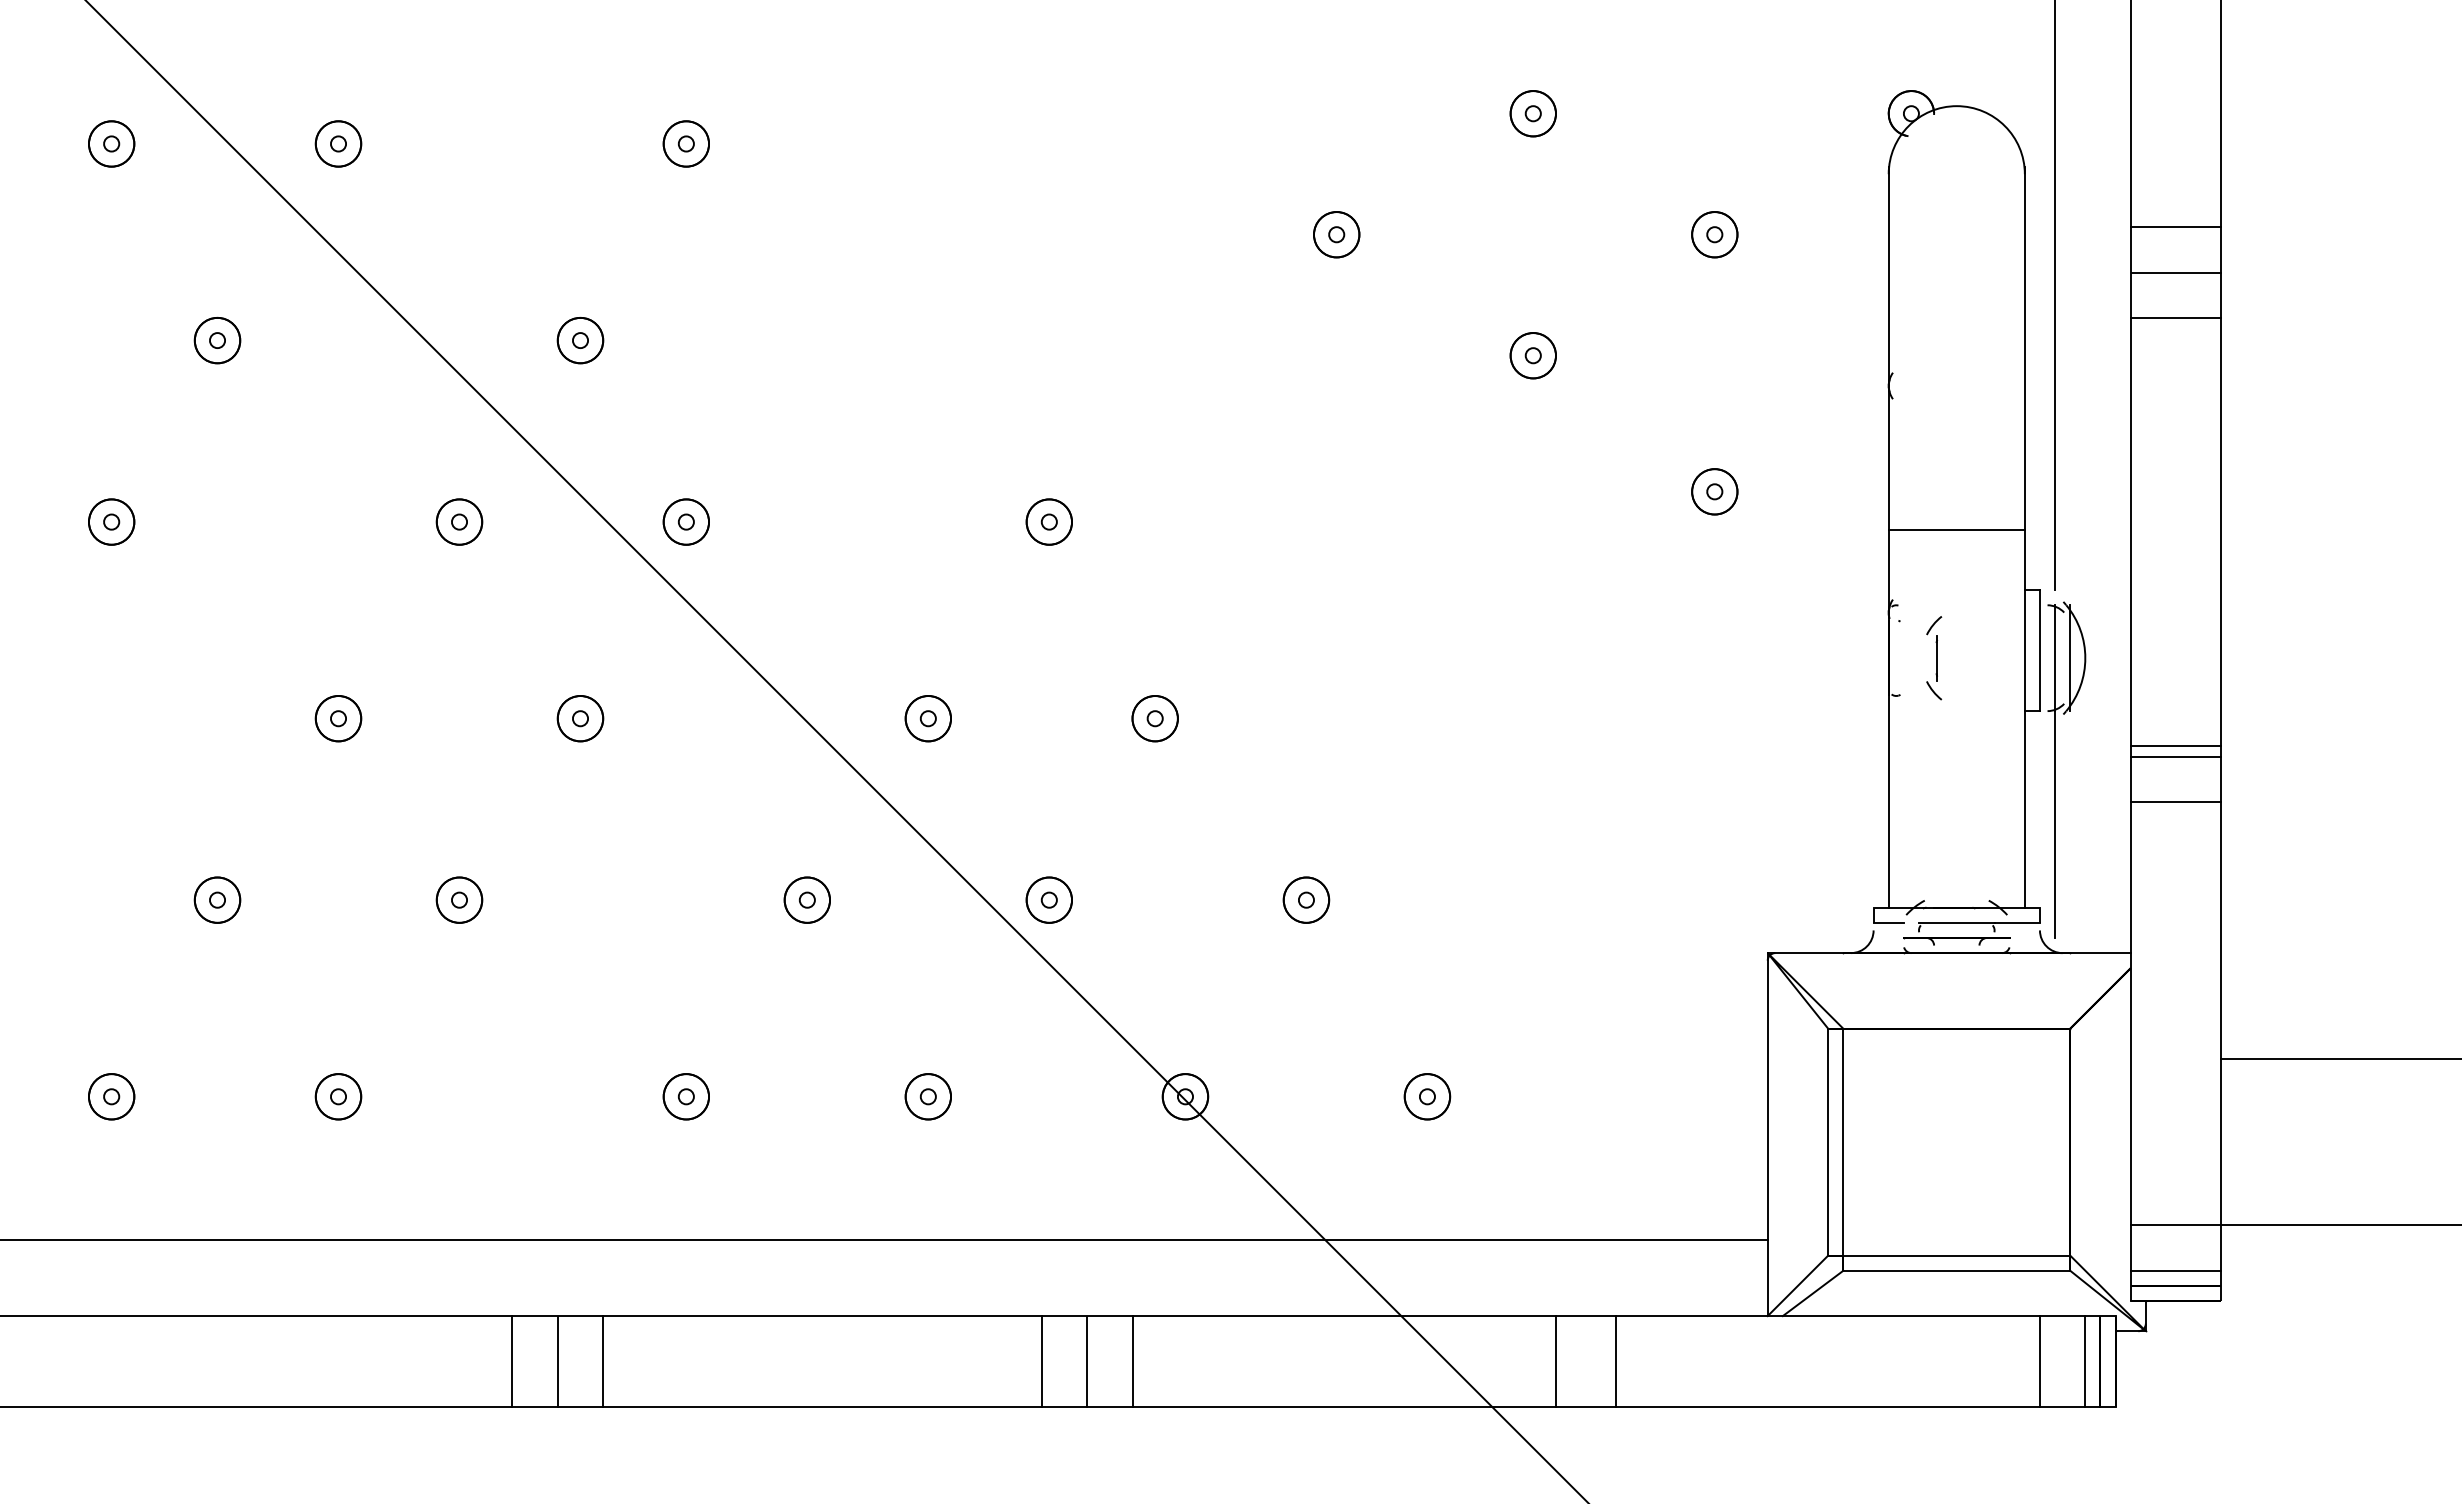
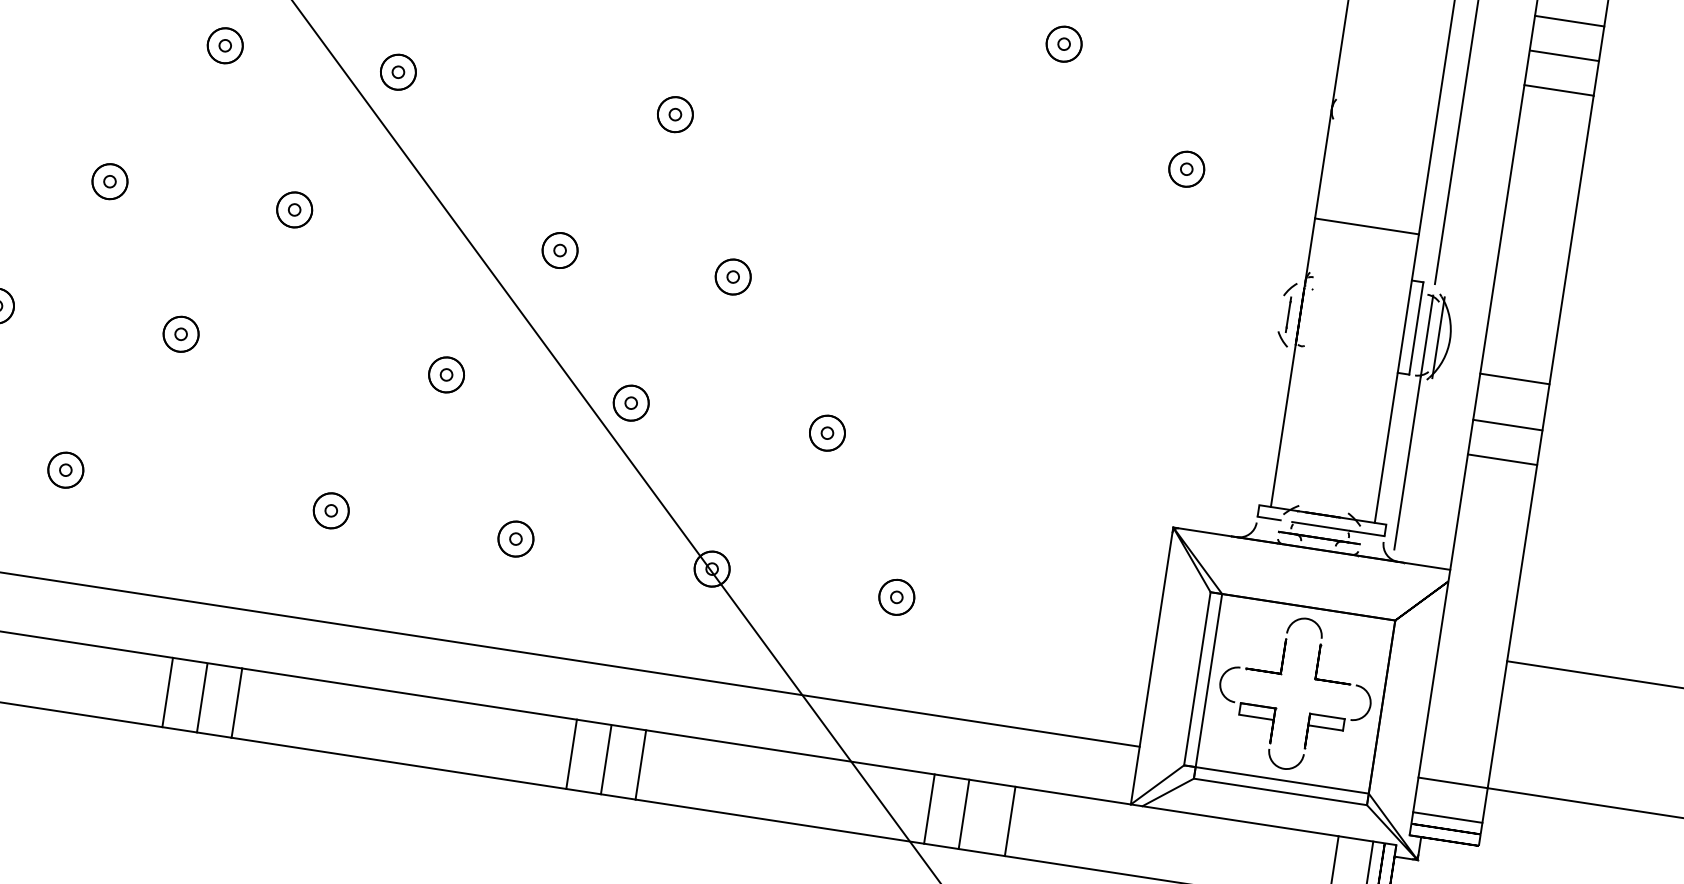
part: (1934, 658) -> (1286, 314), moved
line: (2175, 746) -> (1514, 379), moved
part: (1934, 1120) -> (1280, 674), added
line: (1510, 1361) -> (929, 809), added

